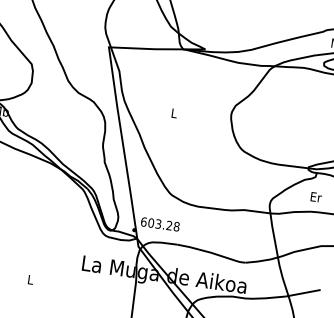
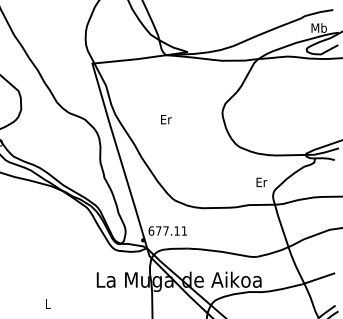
text: (174, 113) -> (166, 119), L -> Er
text: (316, 196) -> (261, 181), moved
text: (163, 224) -> (171, 230), 603.28 -> 677.11

